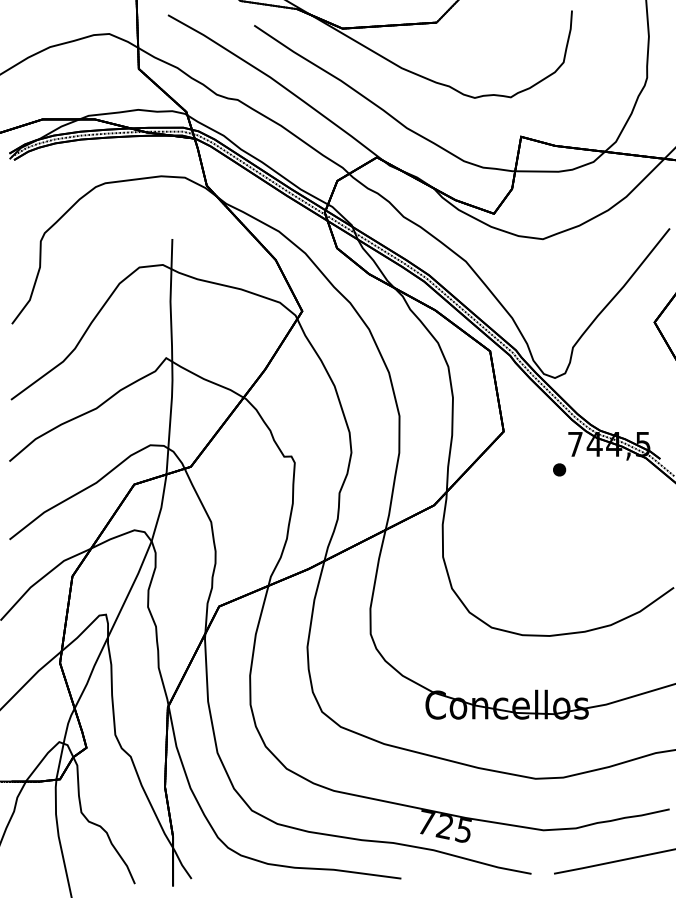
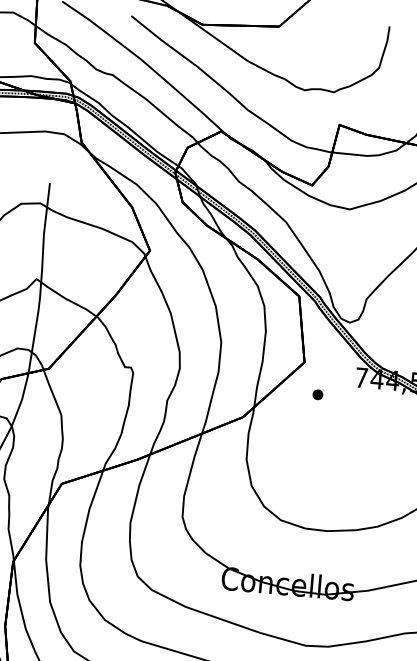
part: (559, 469) -> (317, 394), moved

